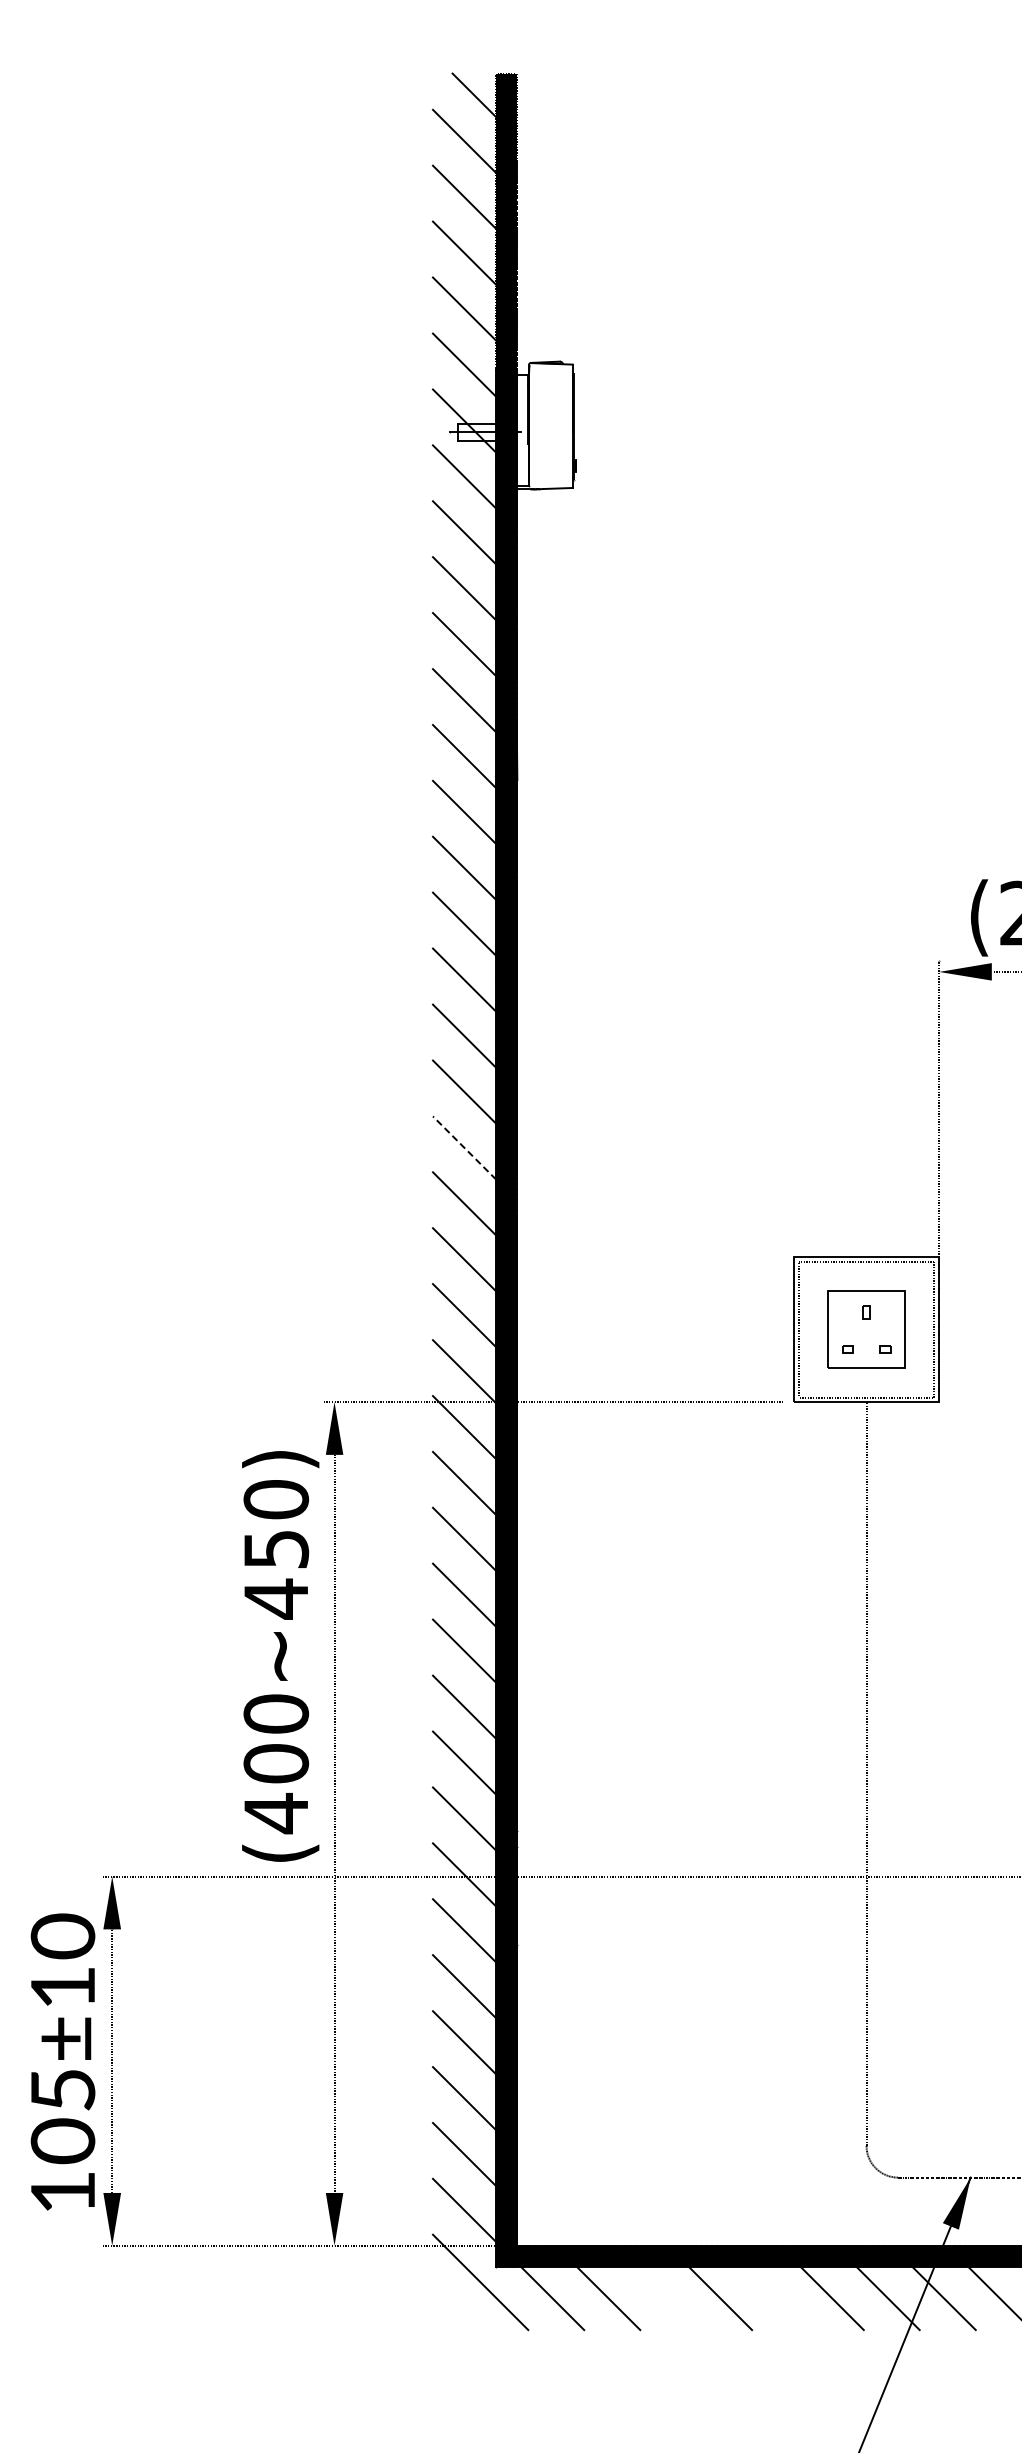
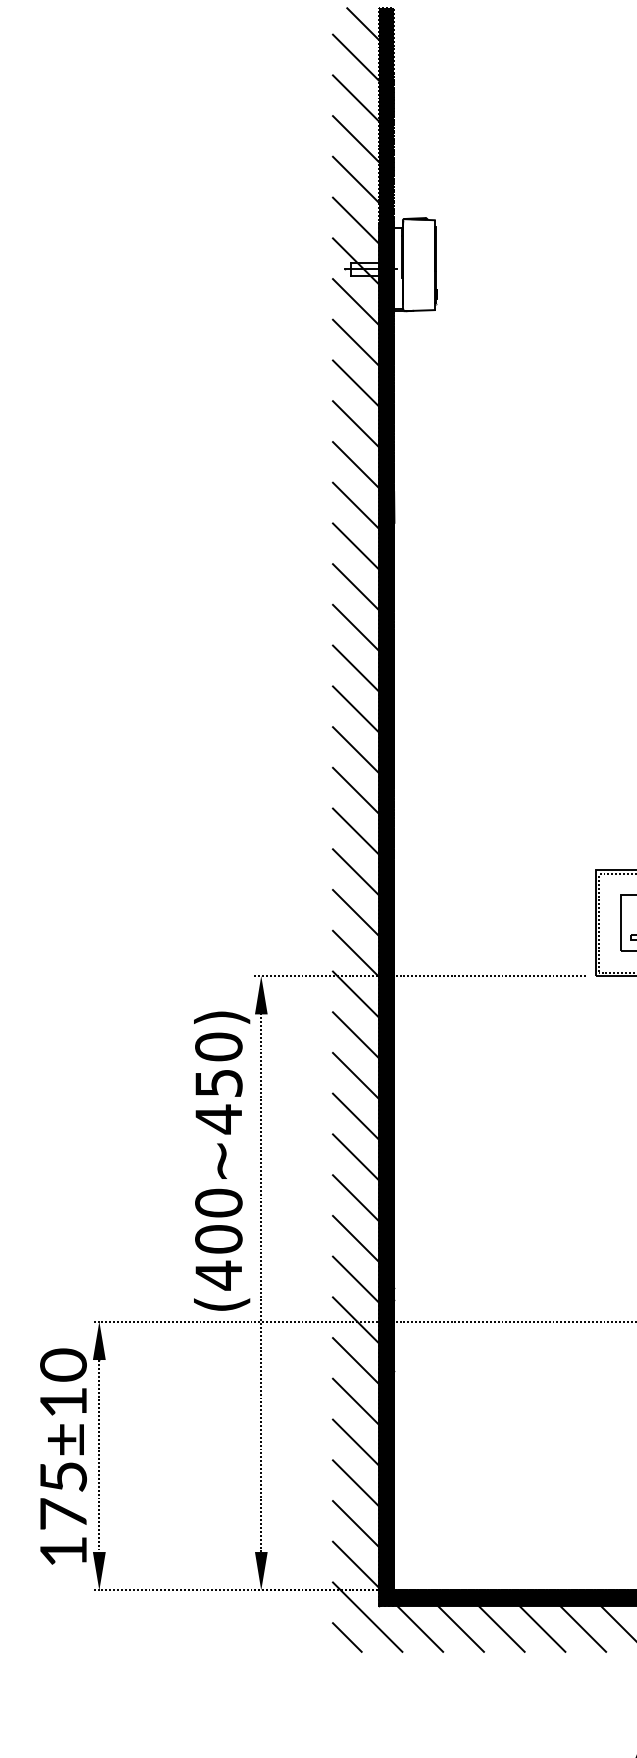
line: (464, 1148) -> (355, 791), dashed -> solid
text: (62, 2141) -> (63, 1514), 105±10 -> 175±10
line: (664, 2298) -> (501, 1628), added
line: (775, 2298) -> (582, 1628), added
line: (452, 2310) -> (347, 1637), added

